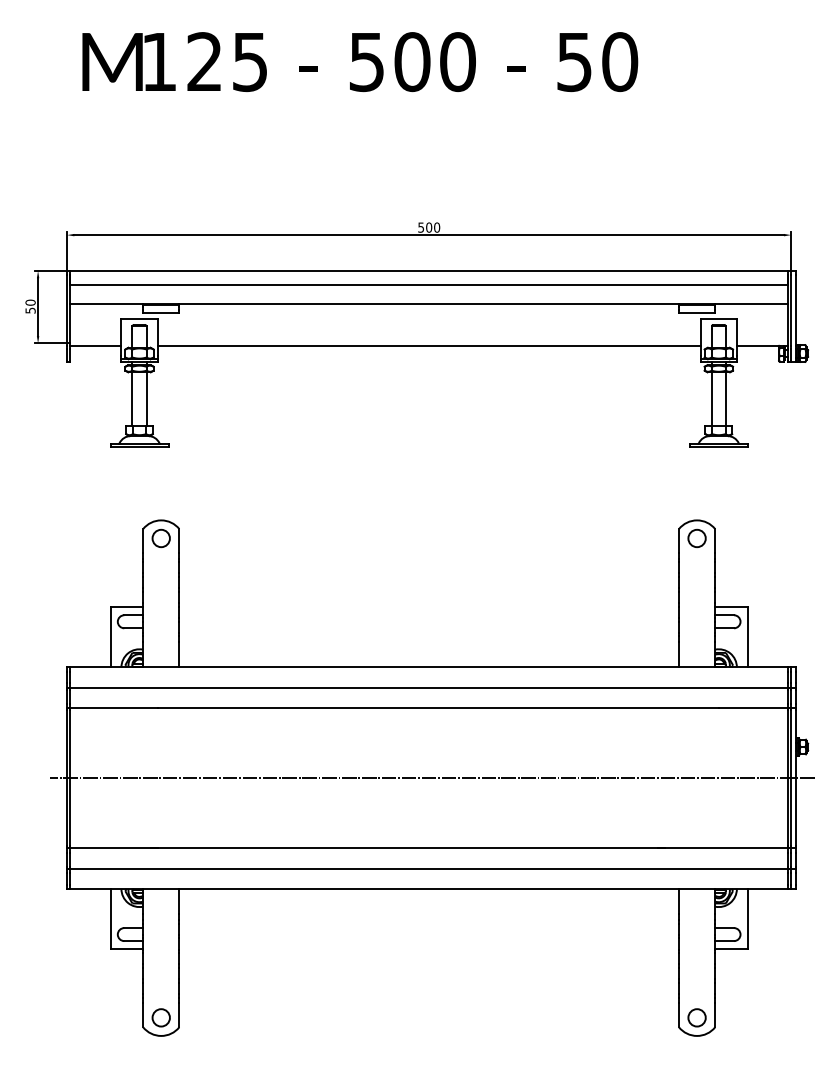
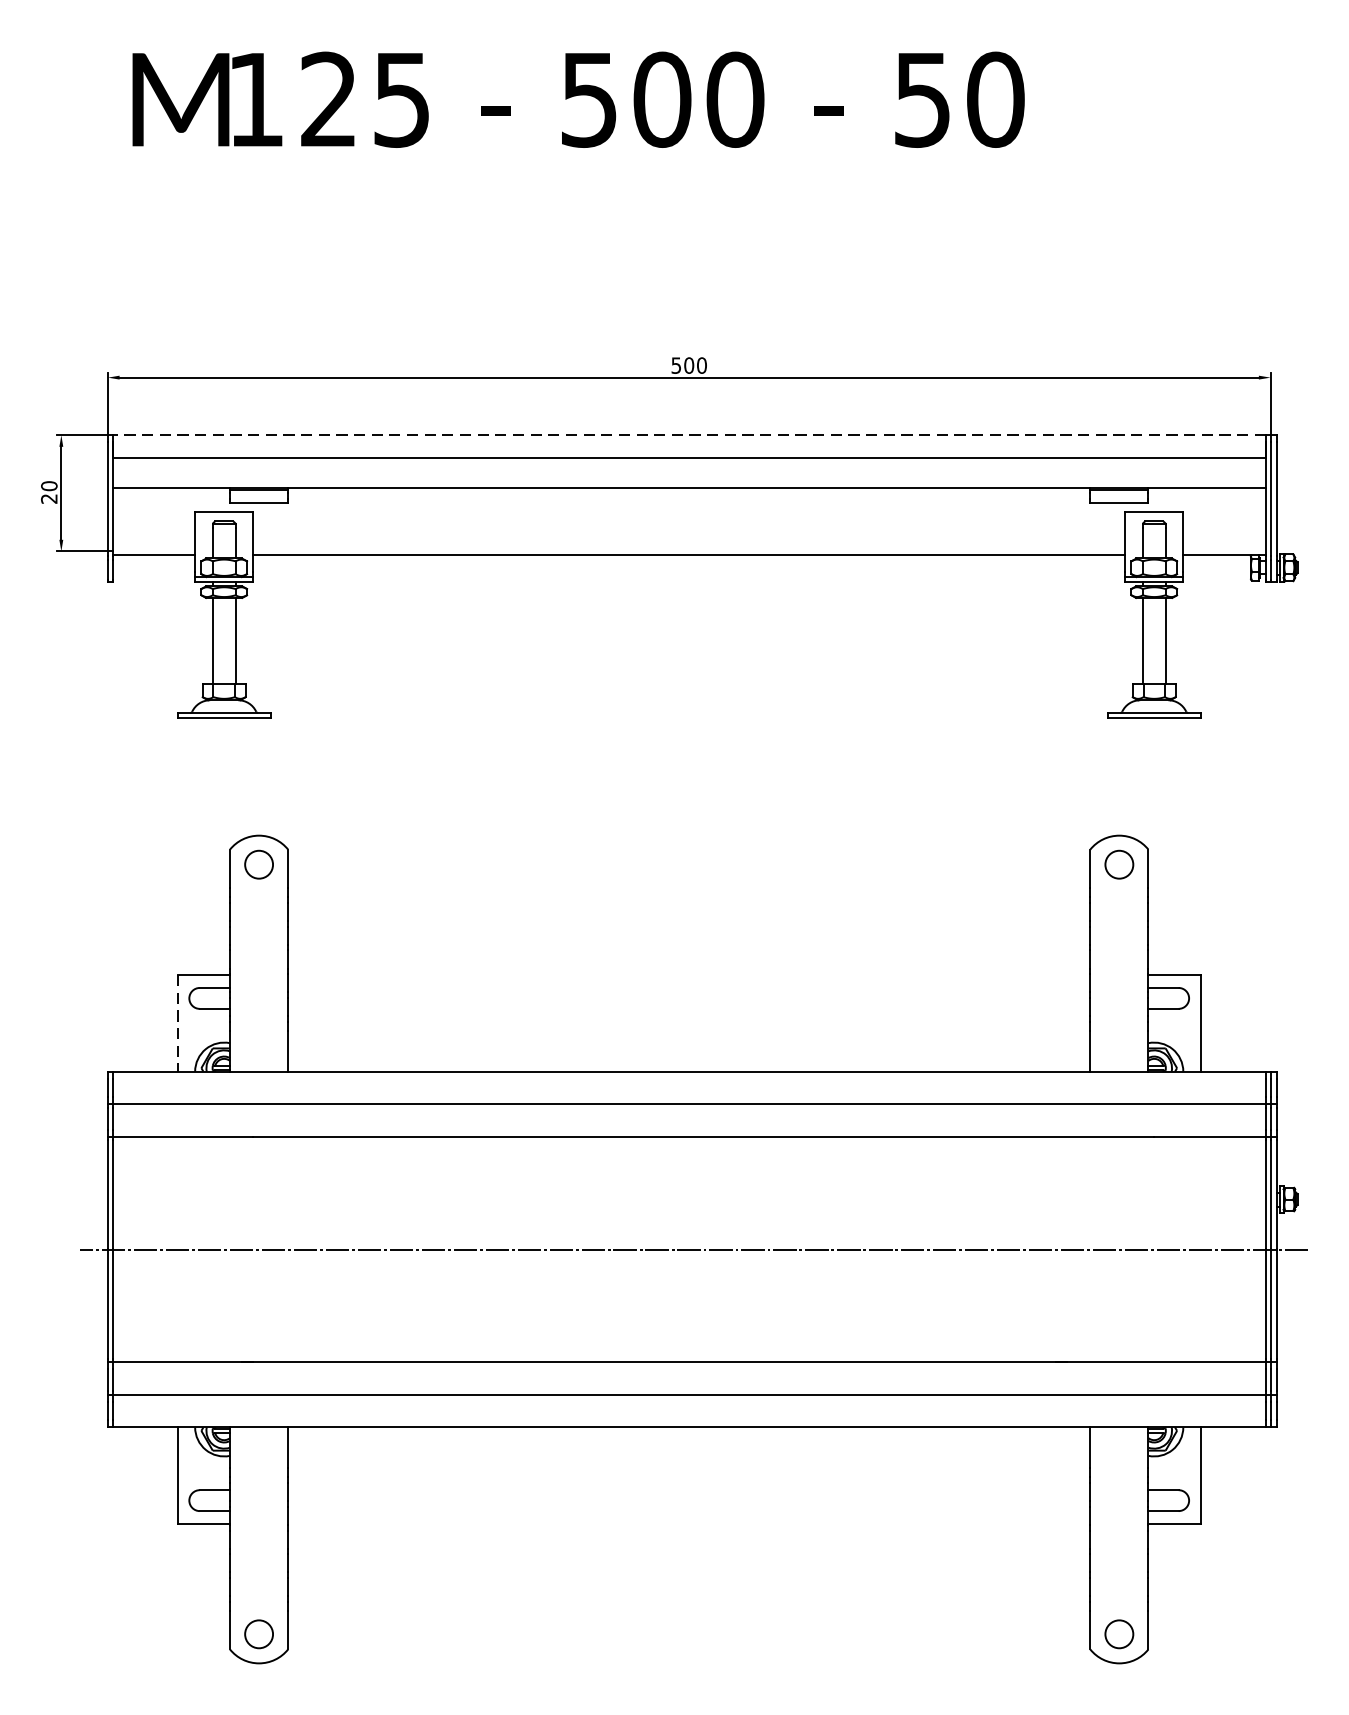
line: (428, 270) -> (688, 434), solid -> dashed
text: (30, 310) -> (49, 498), 50 -> 20
line: (110, 637) -> (177, 1023), solid -> dashed

